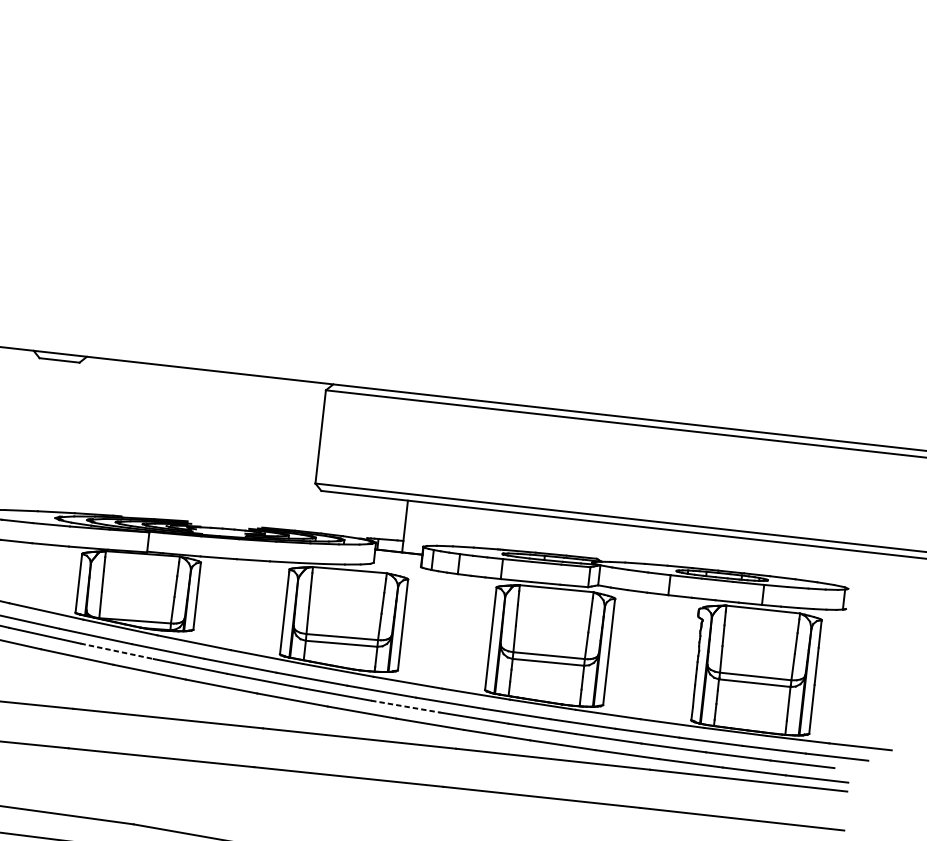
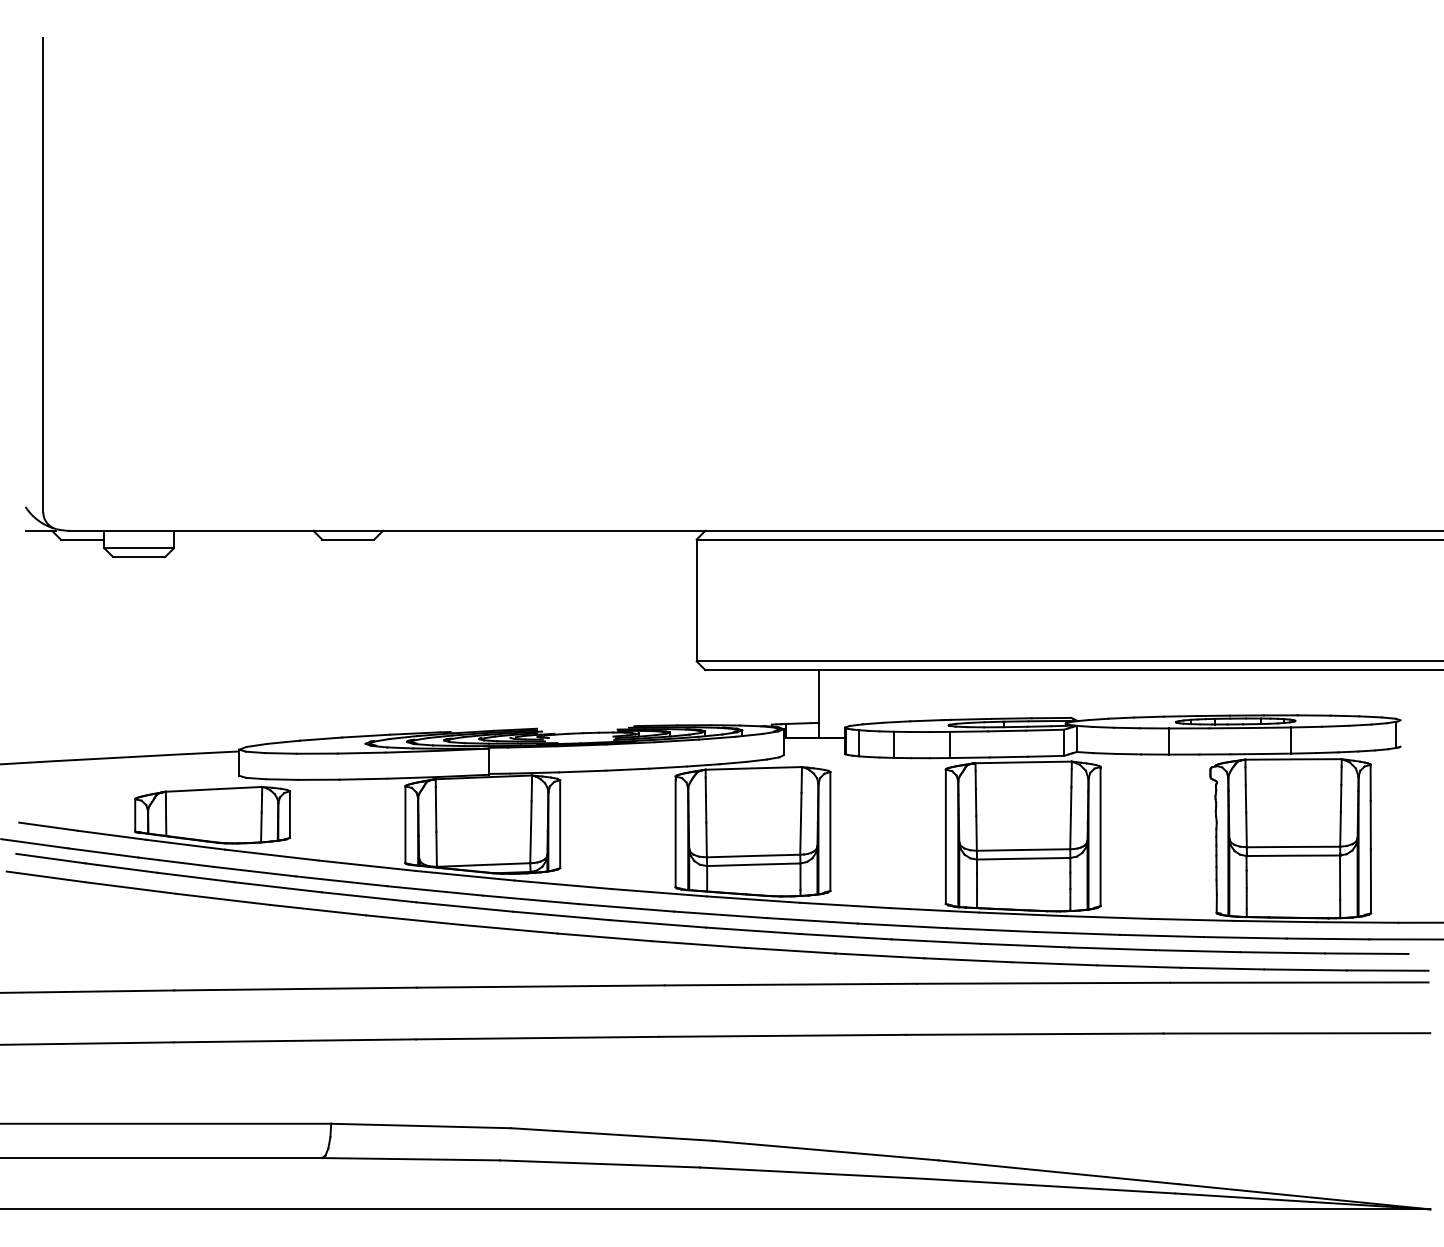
line: (116, 651) -> (464, 907), dashed -> solid
line: (405, 706) -> (845, 936), dashed -> solid

